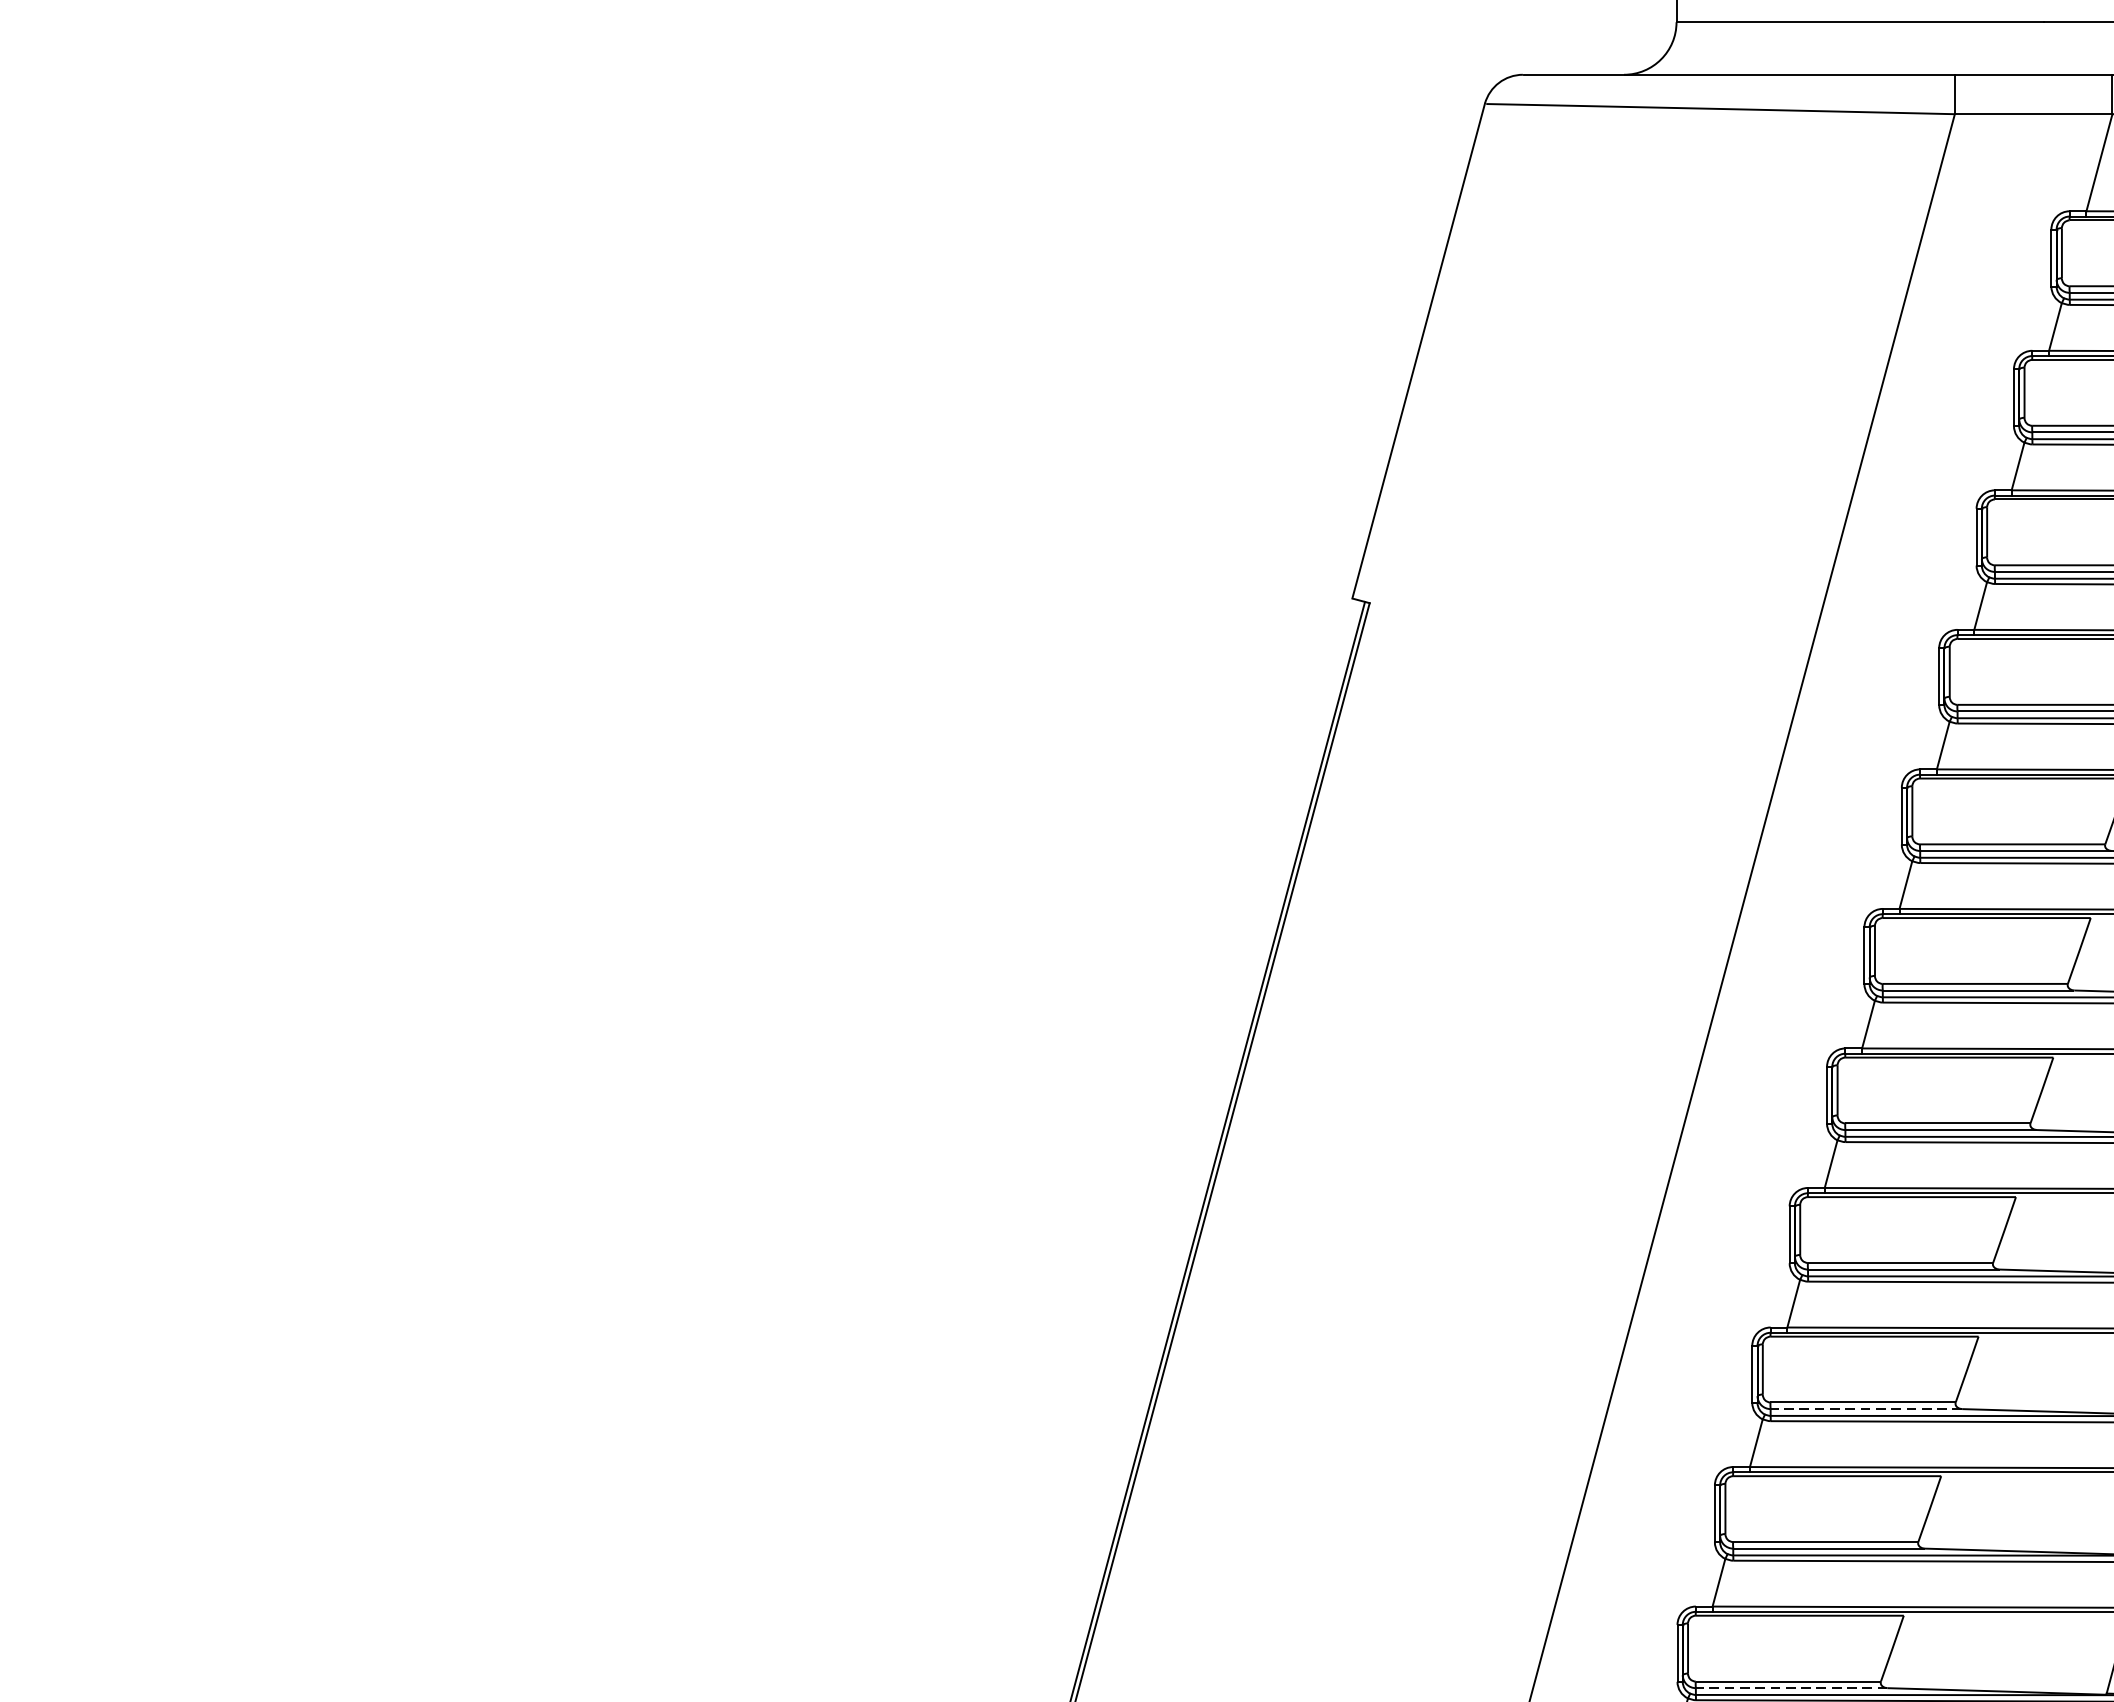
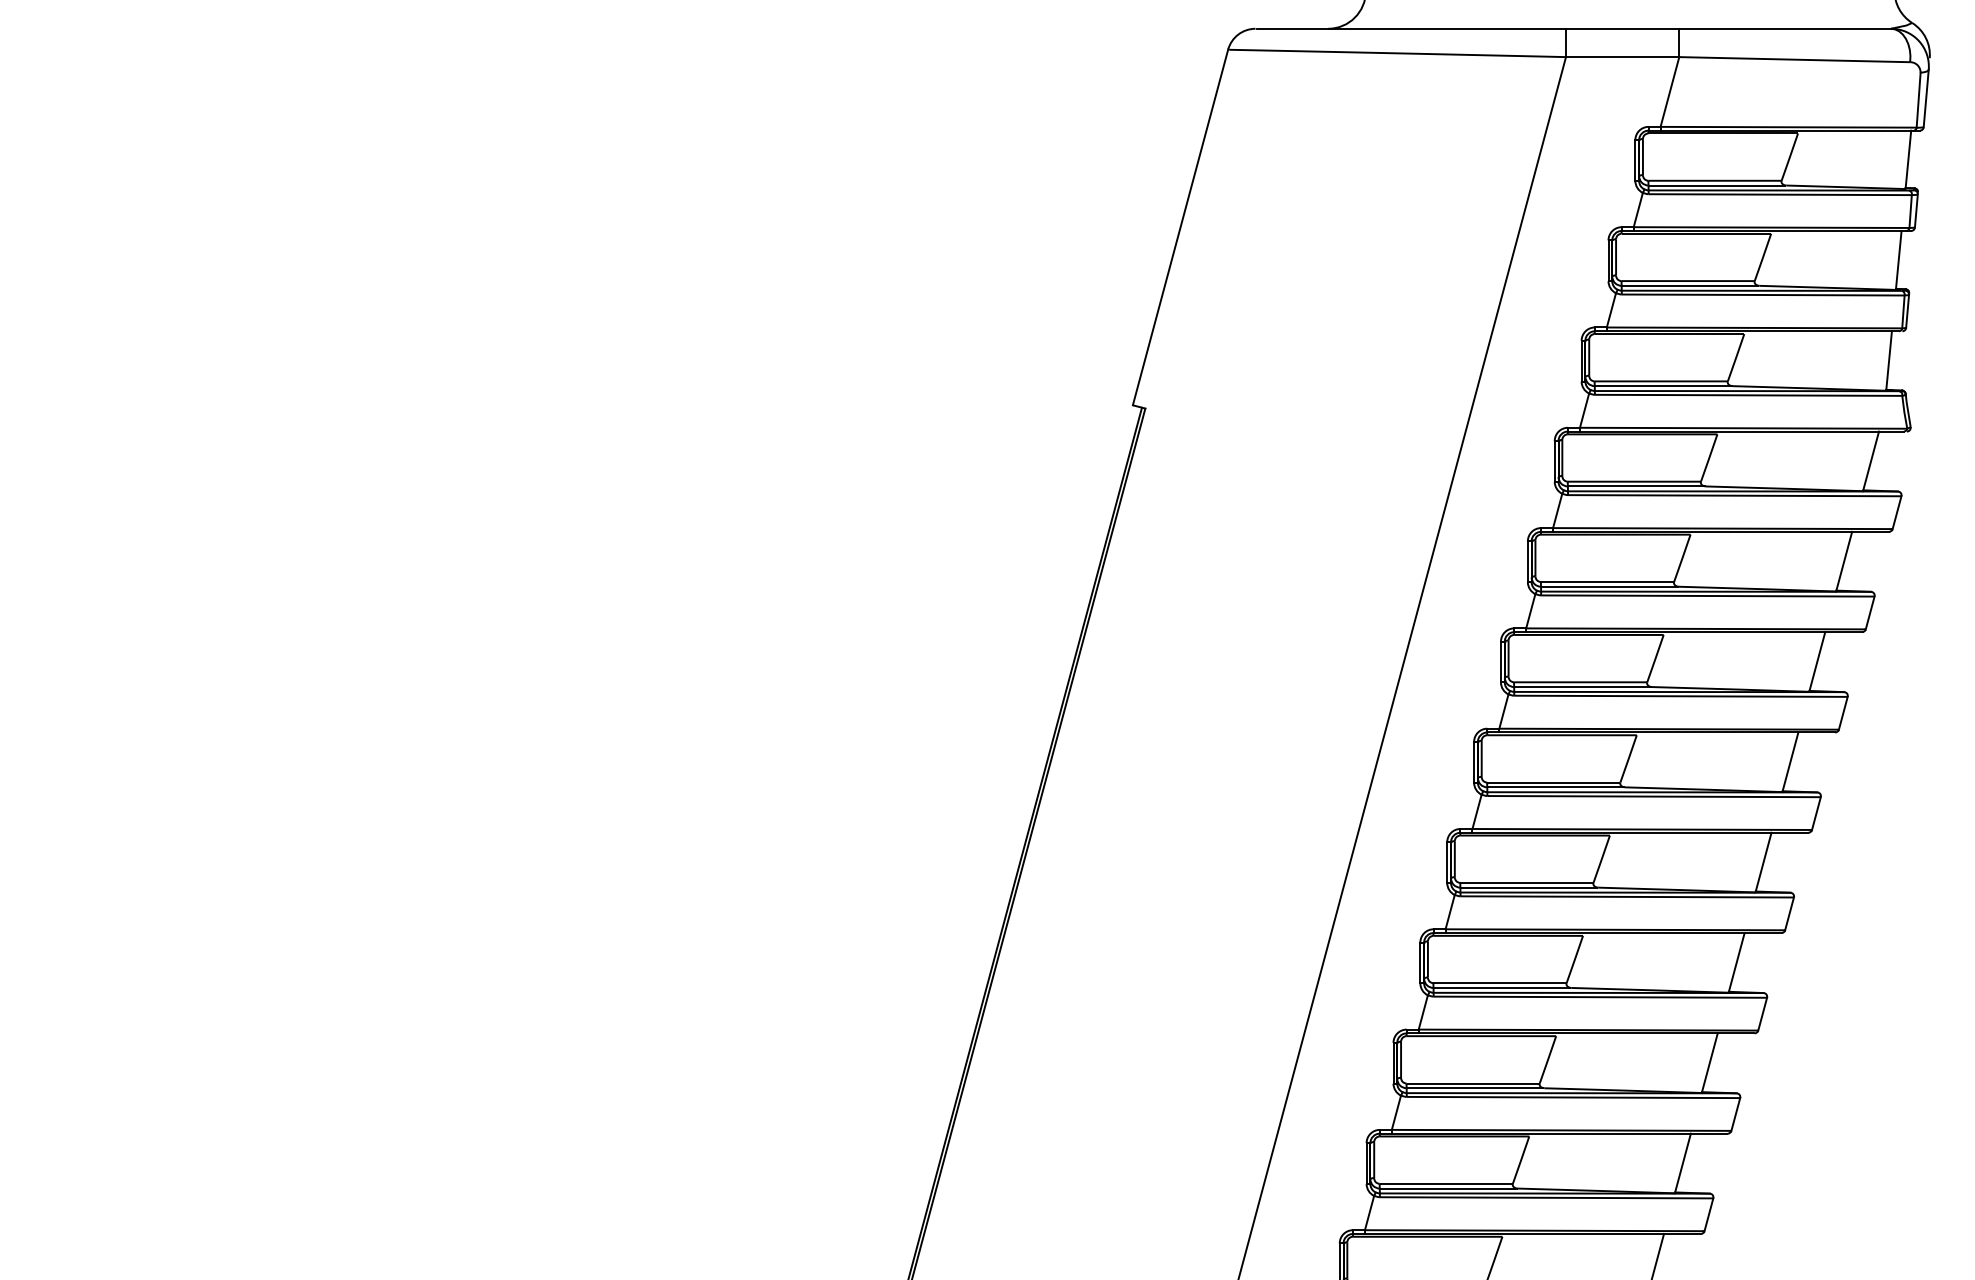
line: (1866, 1408) -> (1502, 987), dashed -> solid
line: (1791, 1688) -> (1448, 1188), dashed -> solid

